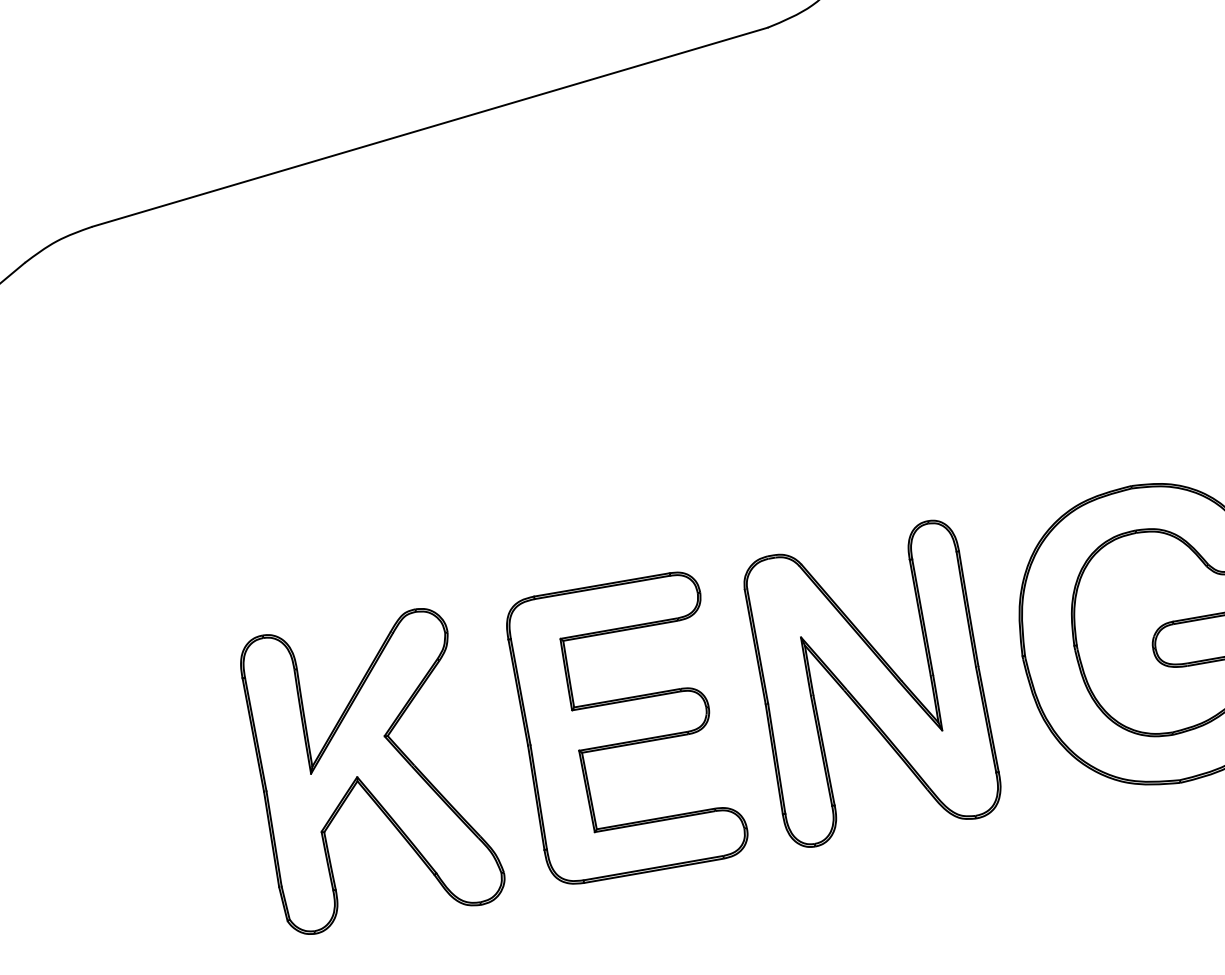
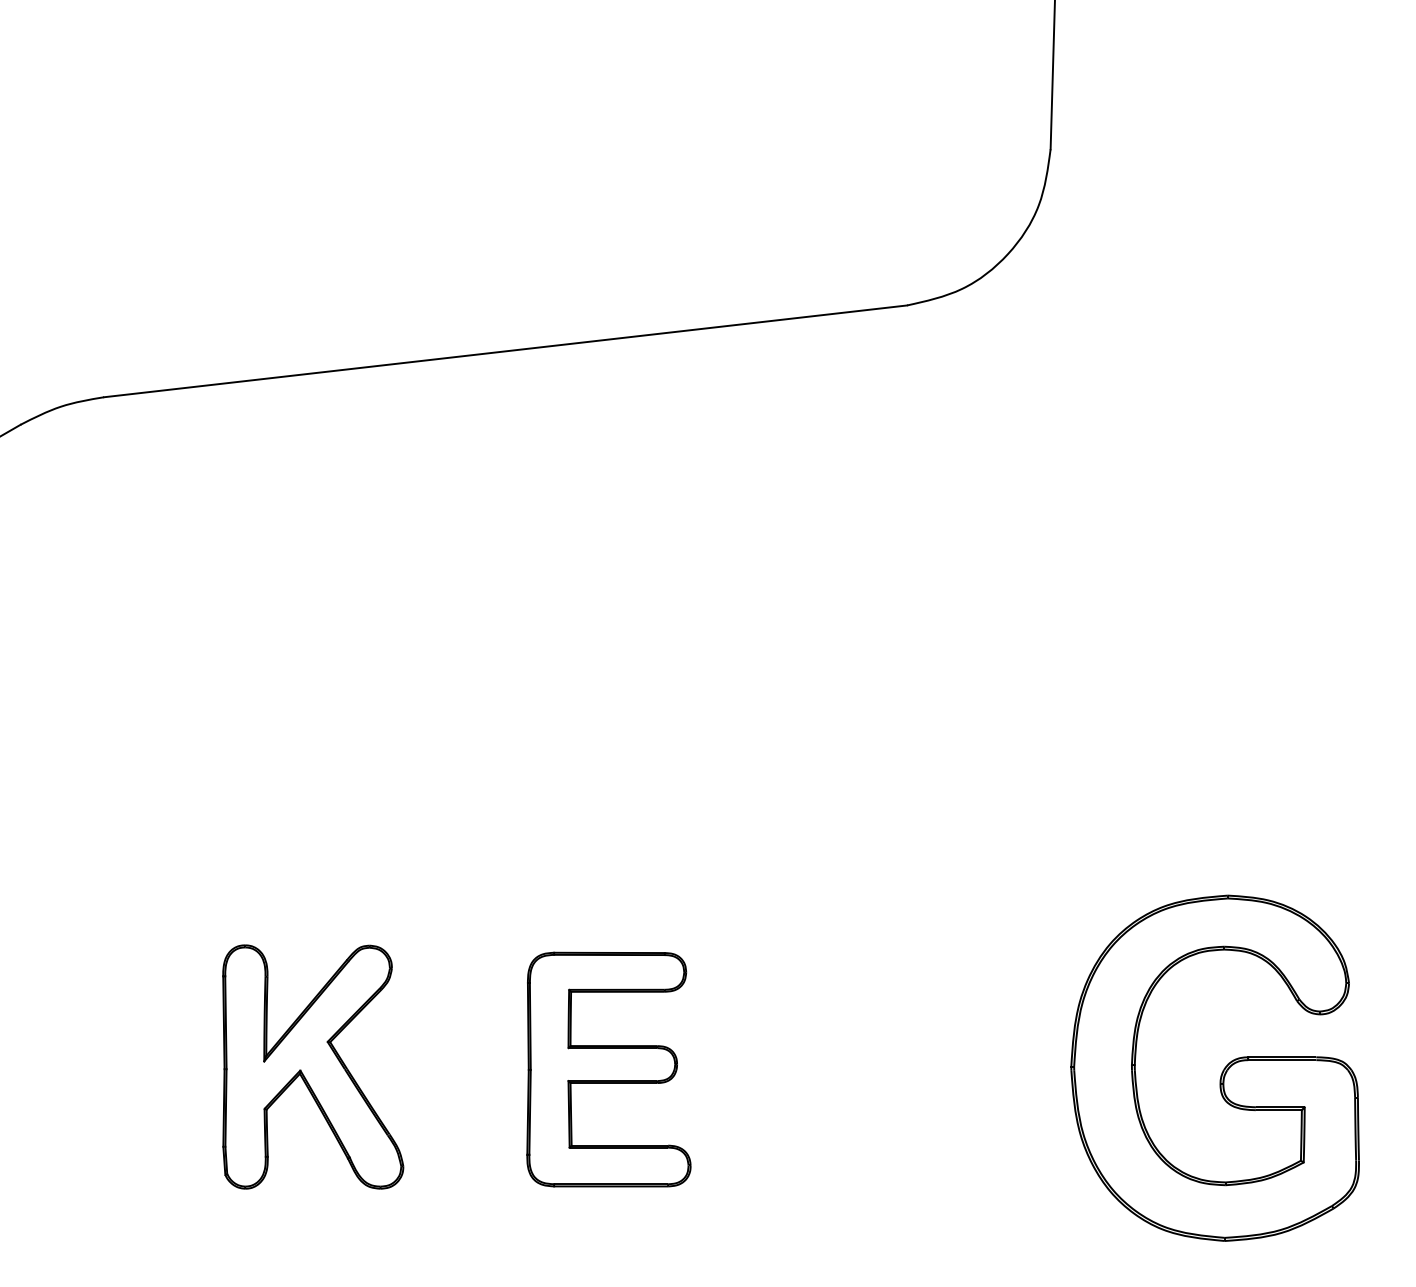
part: (871, 683) -> (895, 1067), removed
part: (625, 728) -> (608, 1069), size x0.7
part: (371, 769) -> (312, 1066), size x0.7

